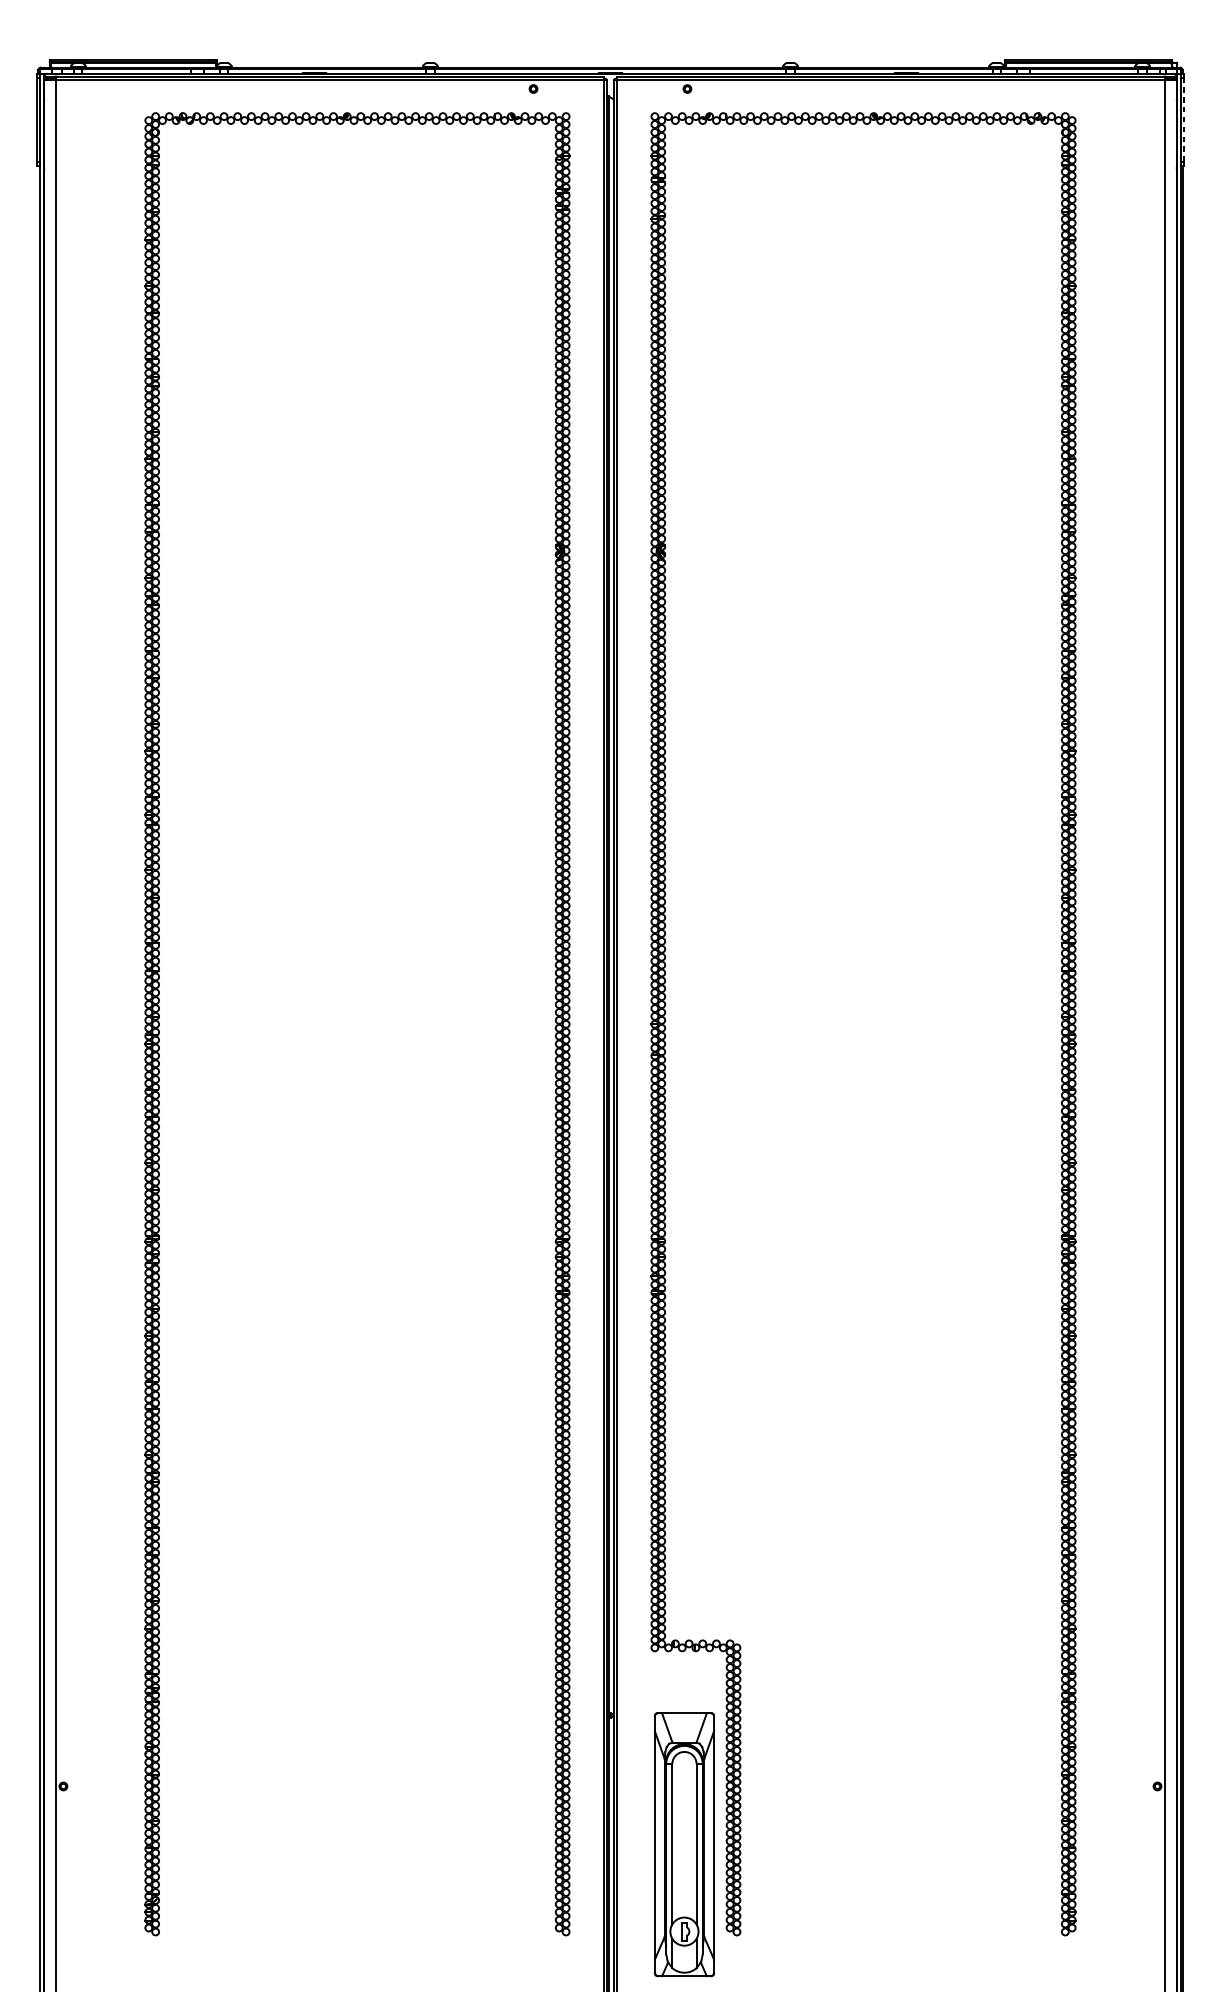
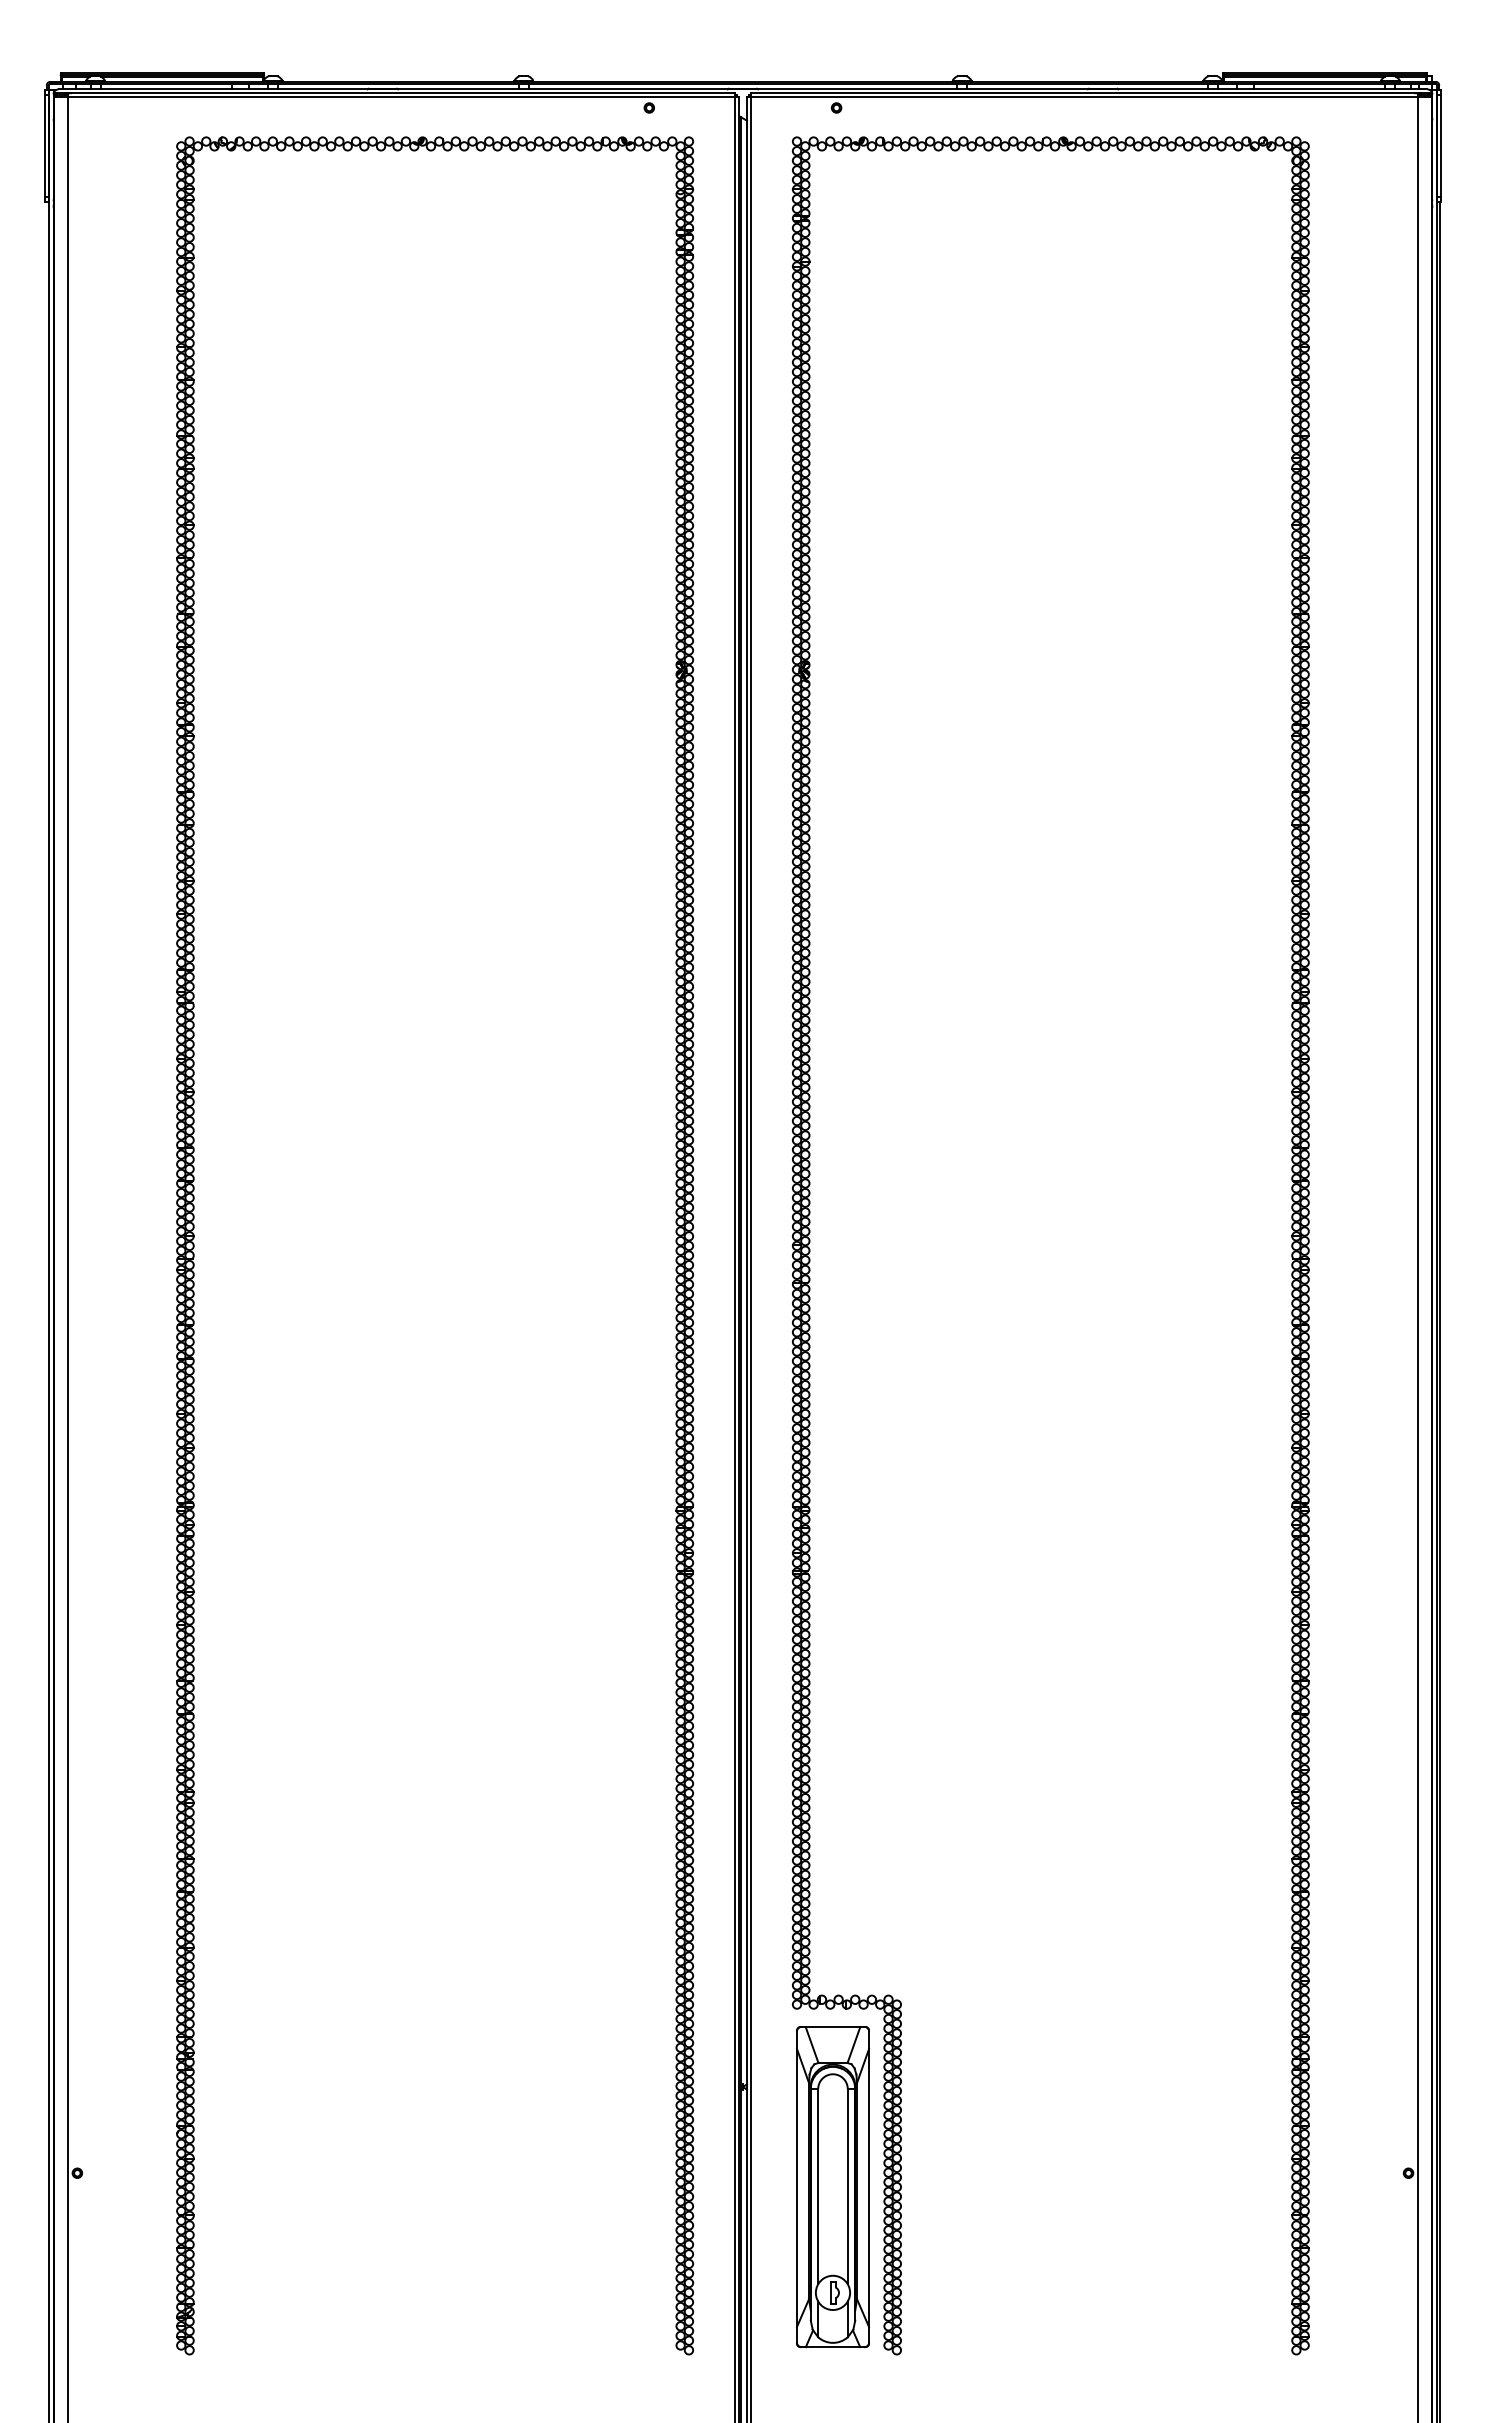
line: (1184, 119) -> (1441, 145), dashed -> solid
part: (684, 1845) -> (832, 2187), moved

